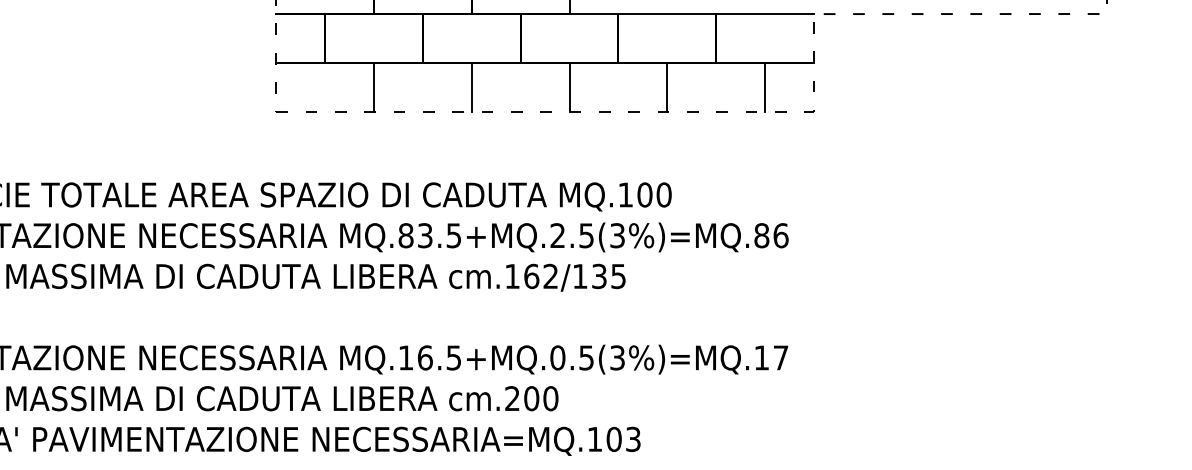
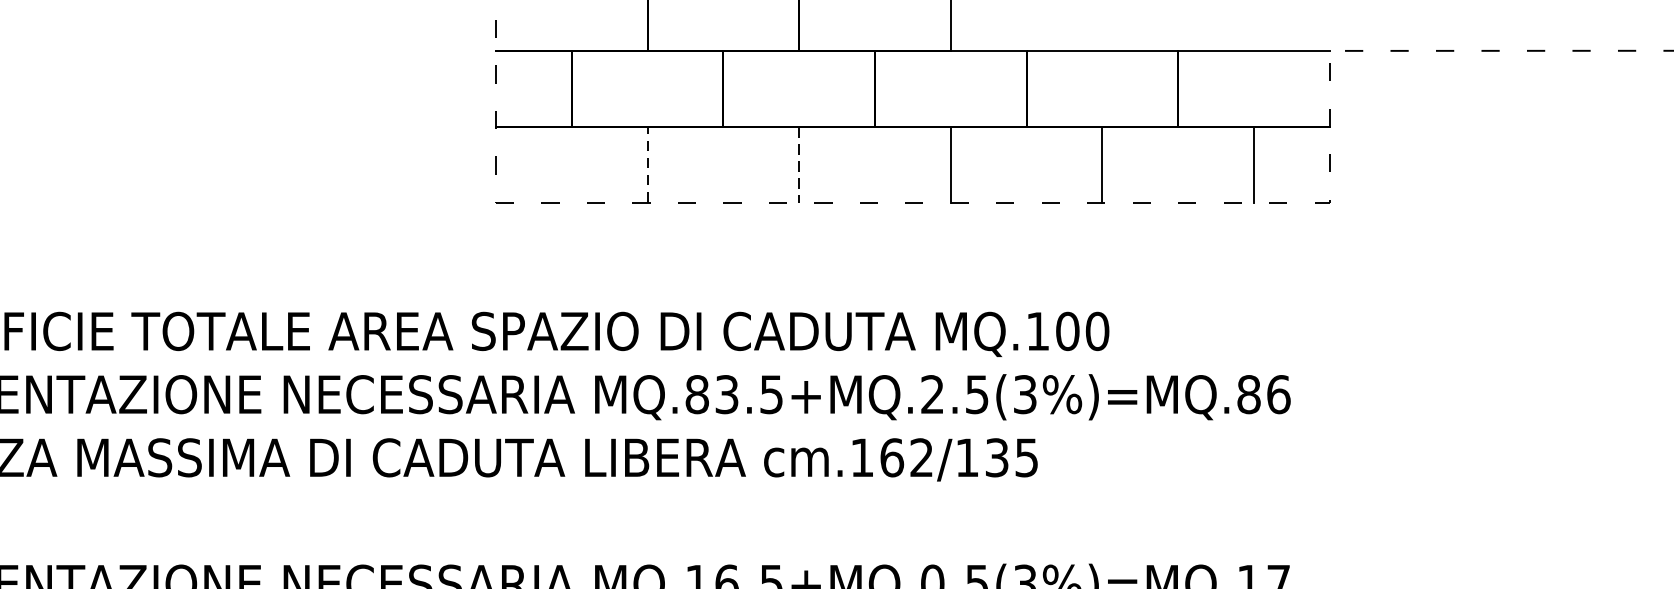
line: (373, 86) -> (646, 163), solid -> dashed
line: (471, 87) -> (798, 164), solid -> dashed

